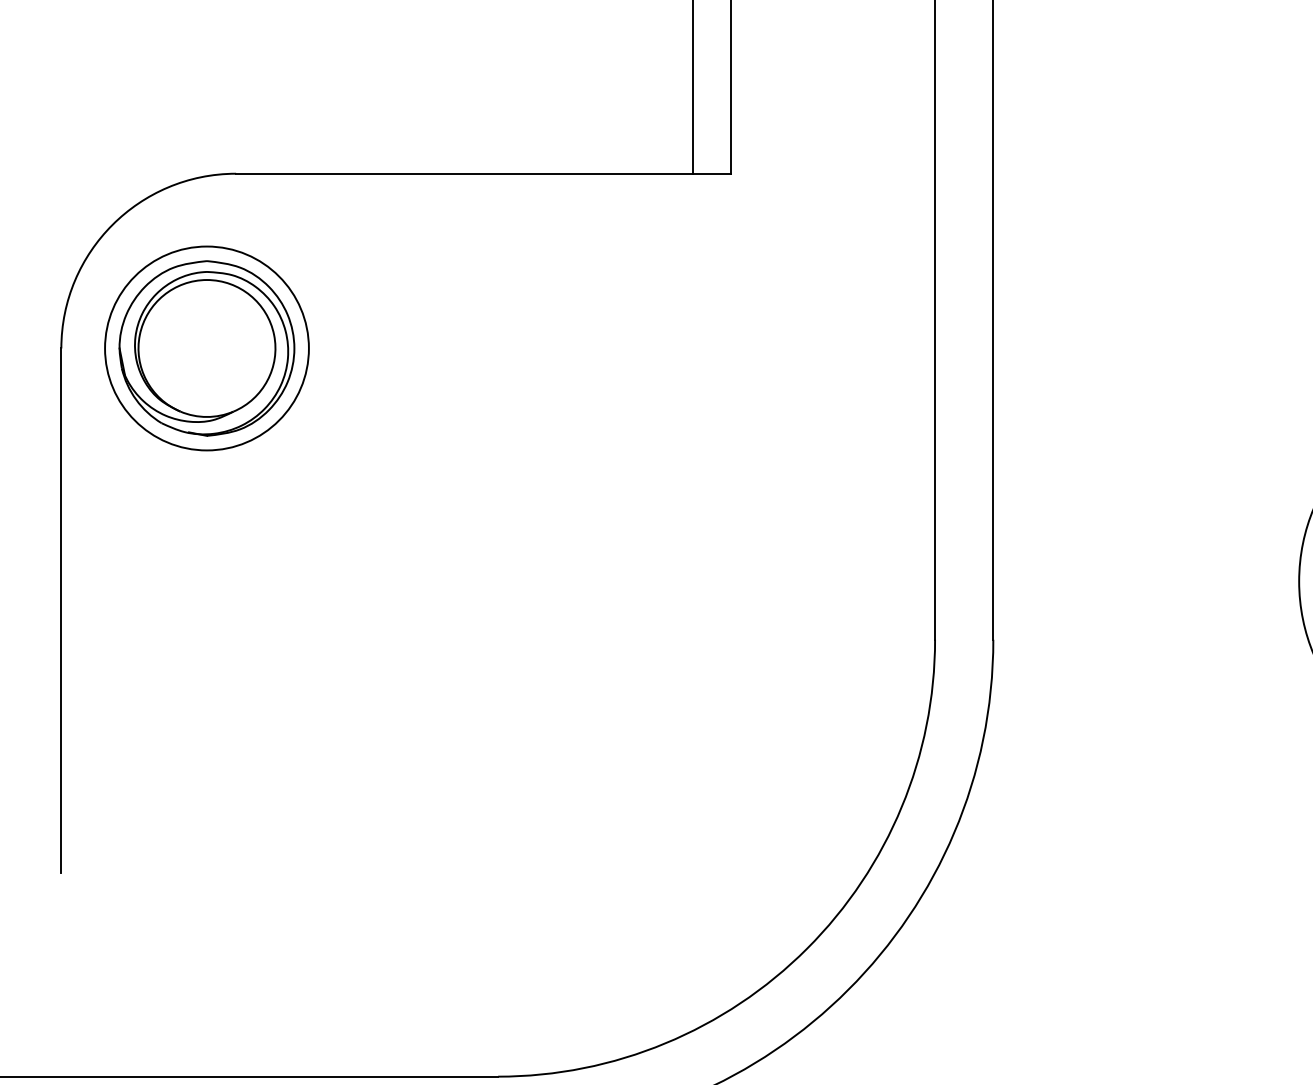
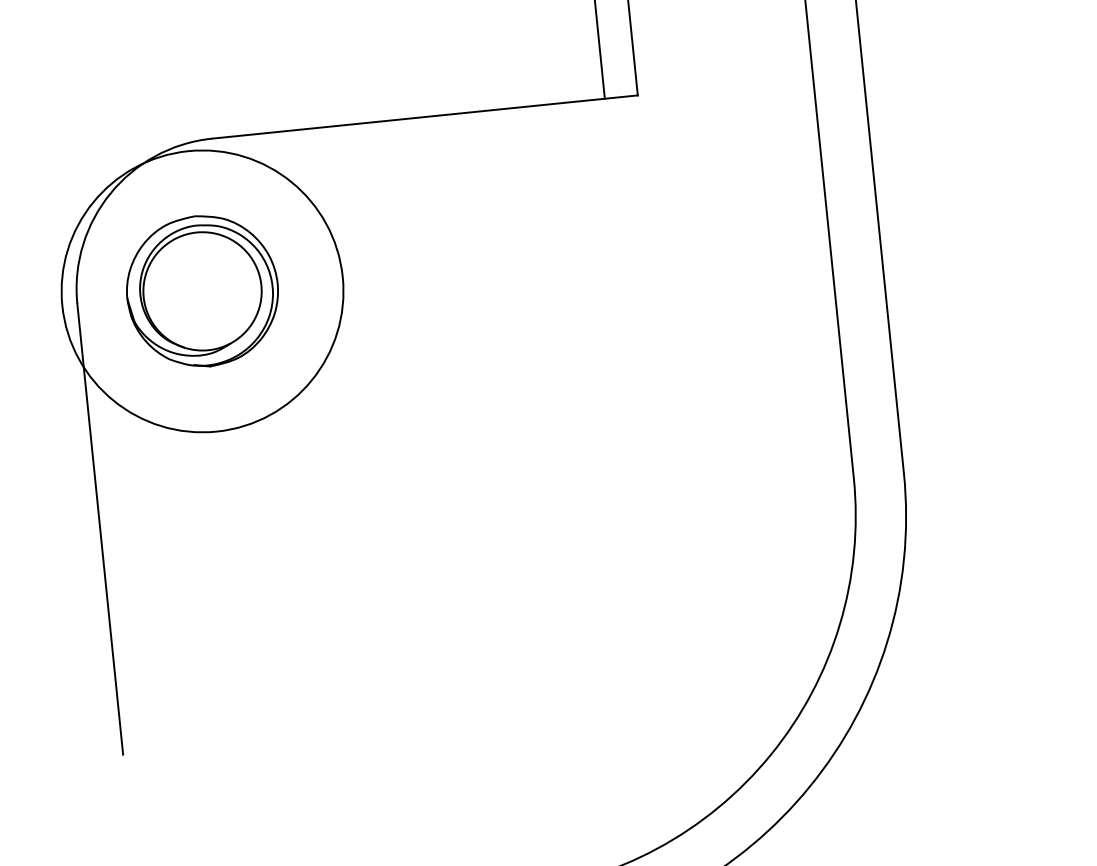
circle: (206, 348) -> (202, 291), size x1.6

